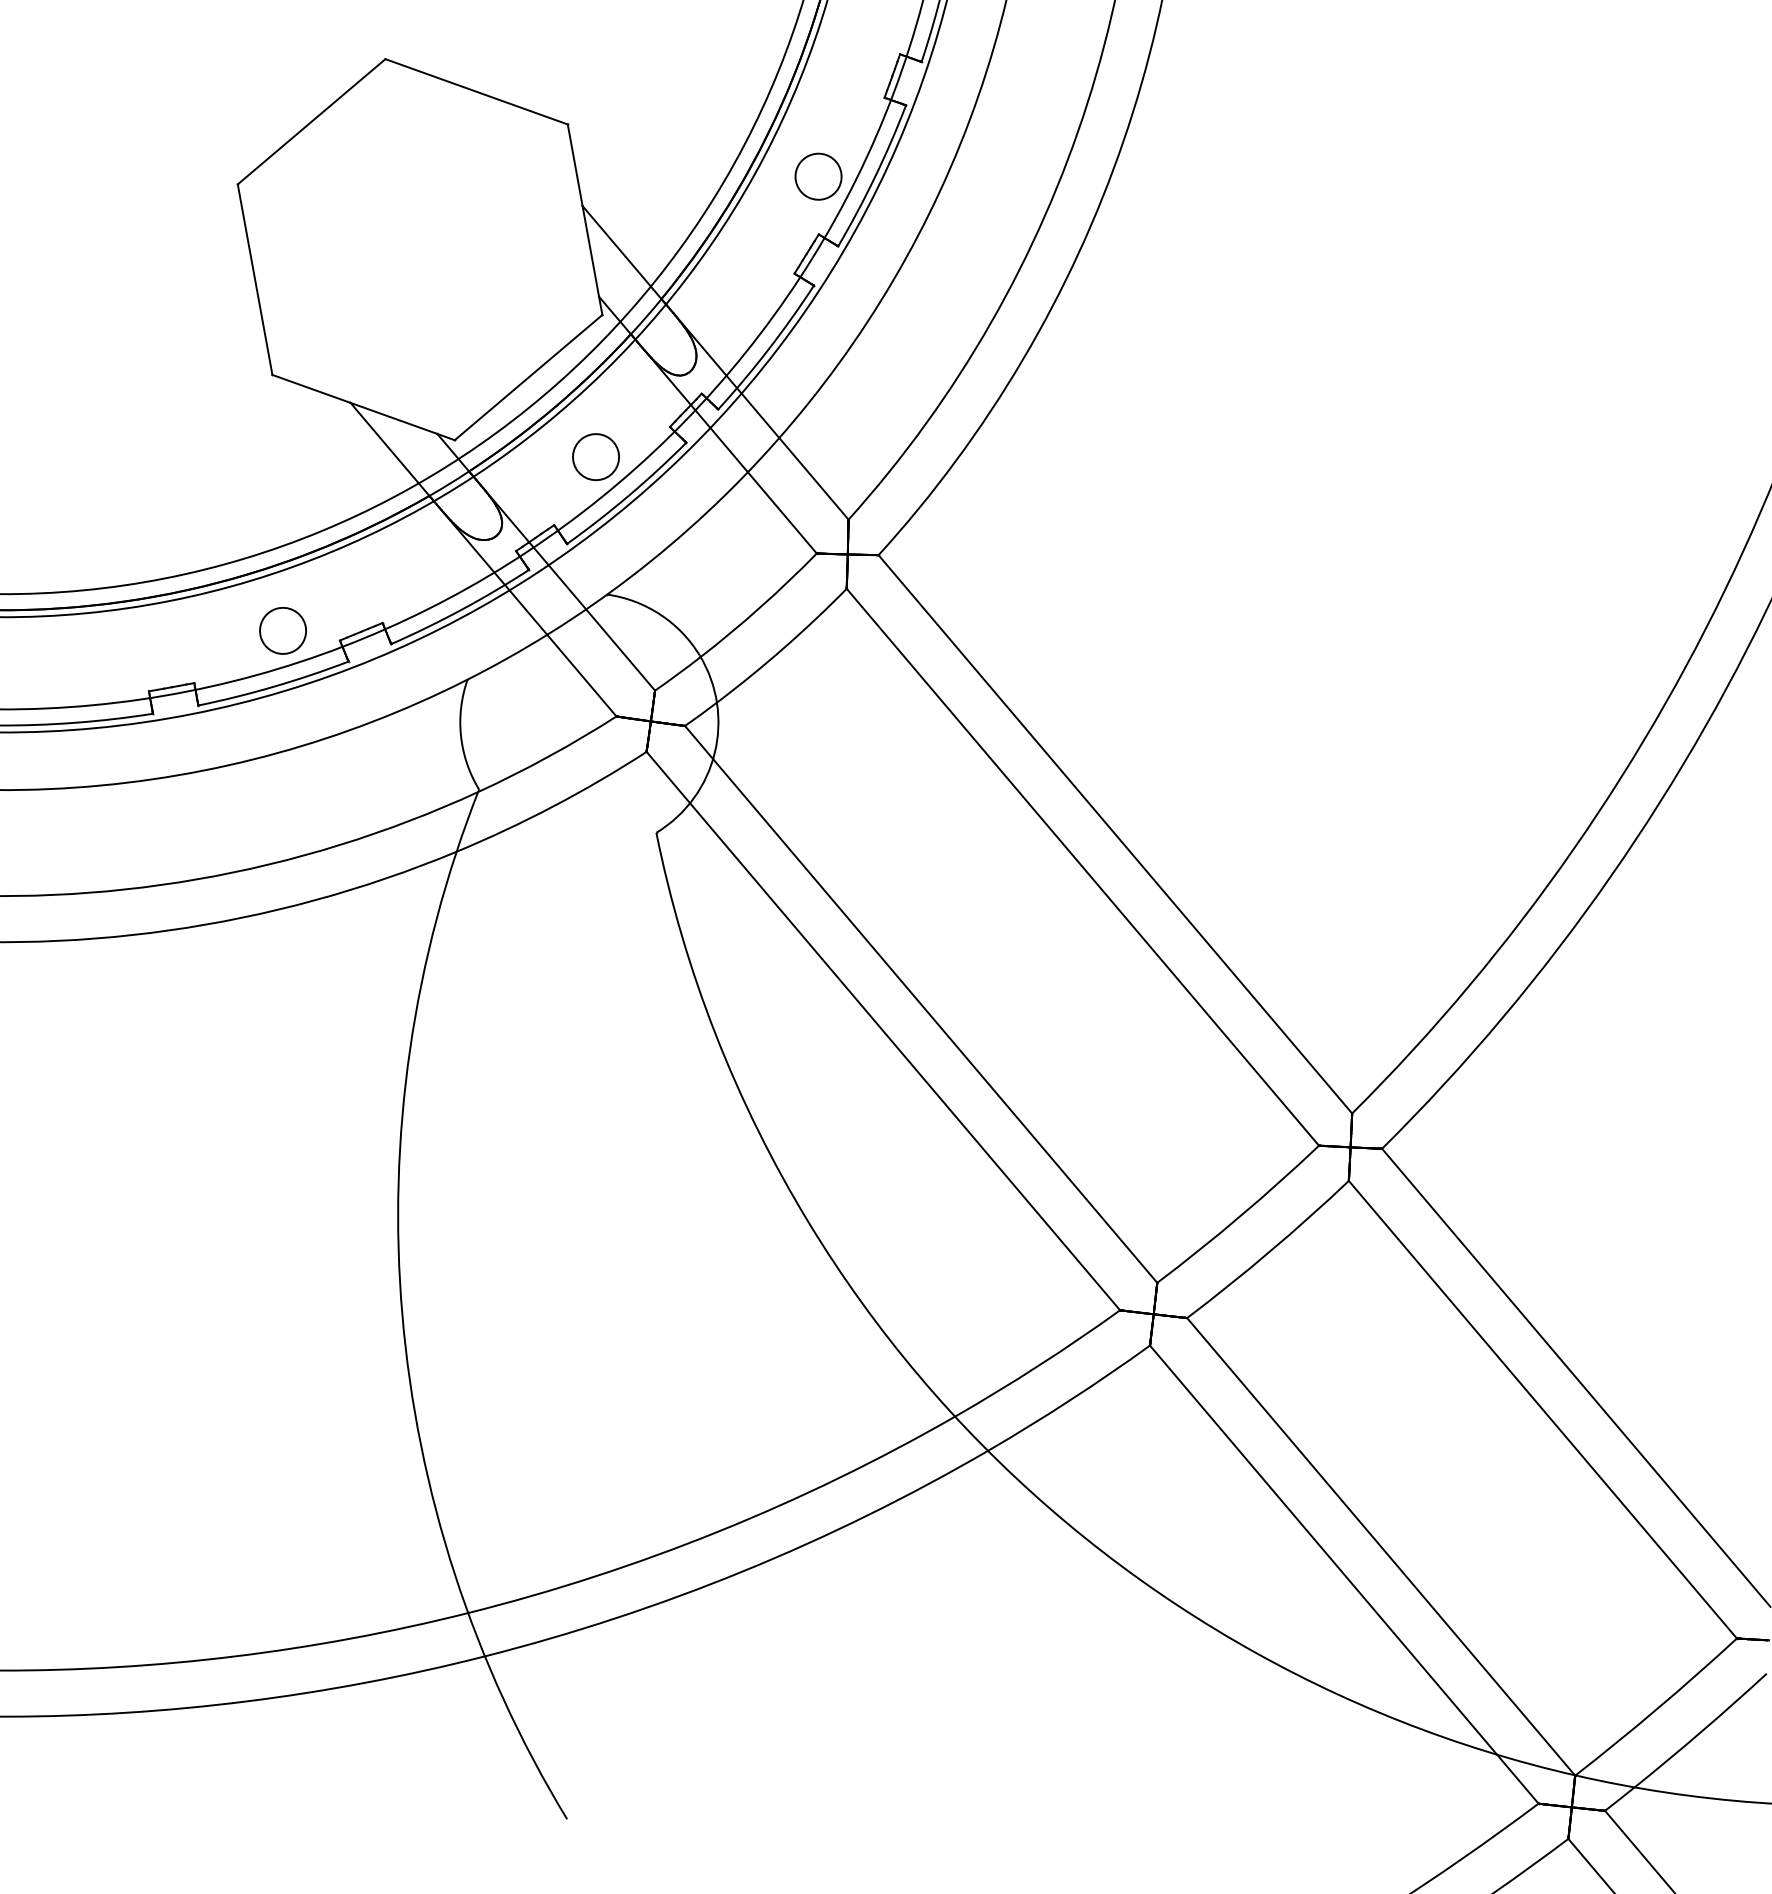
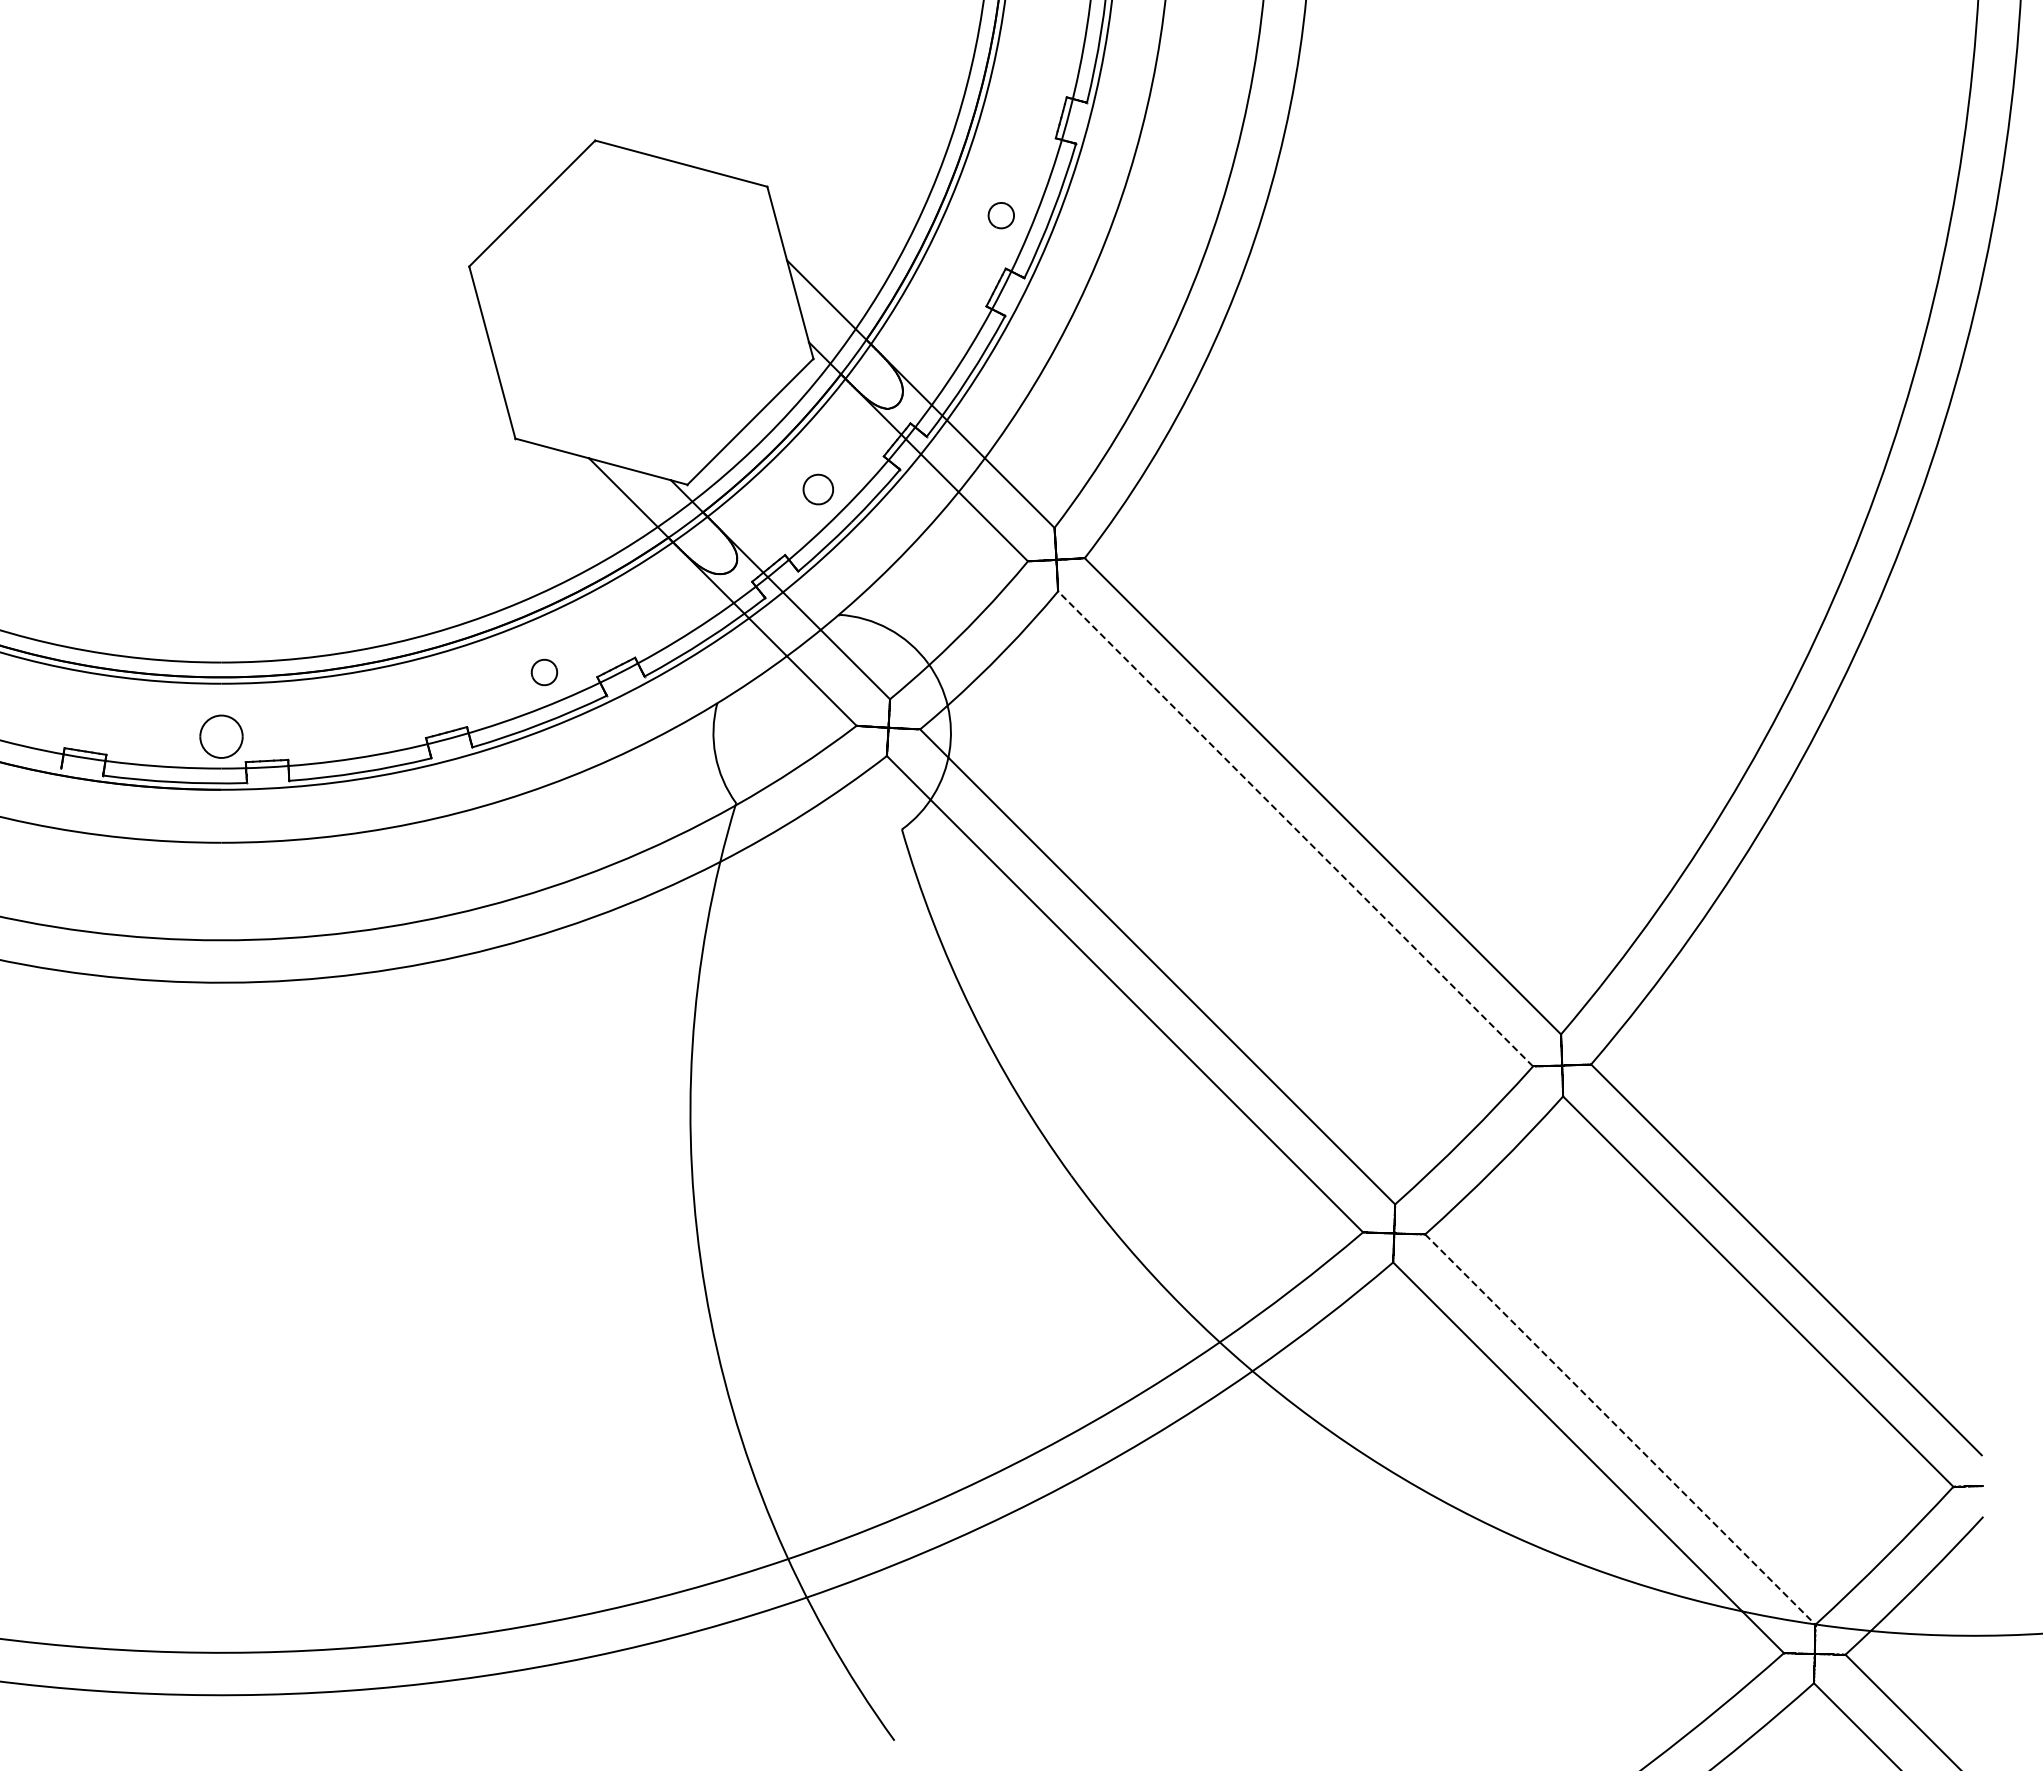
part: (818, 176) -> (1001, 215), size x0.6
part: (596, 457) -> (818, 489), size x0.7
part: (283, 630) -> (544, 672), size x0.6
line: (1082, 866) -> (1295, 828), solid -> dashed
line: (1381, 1546) -> (1620, 1429), solid -> dashed

